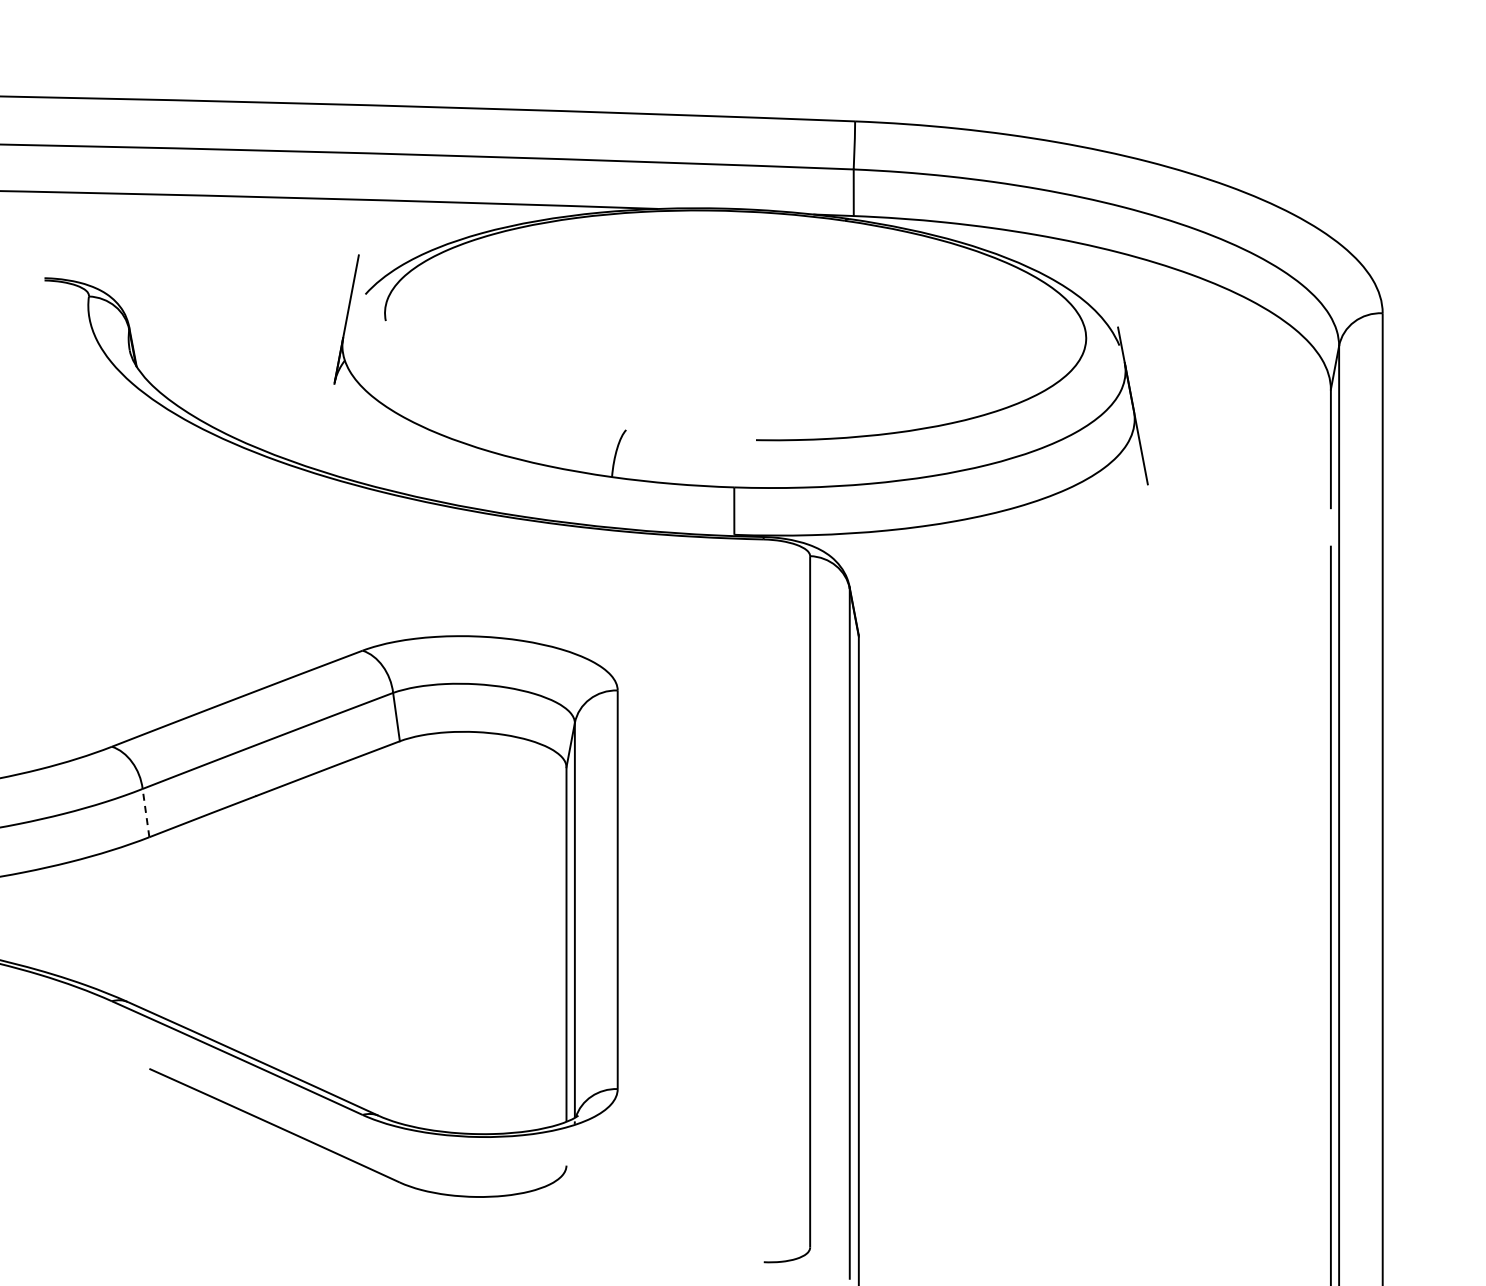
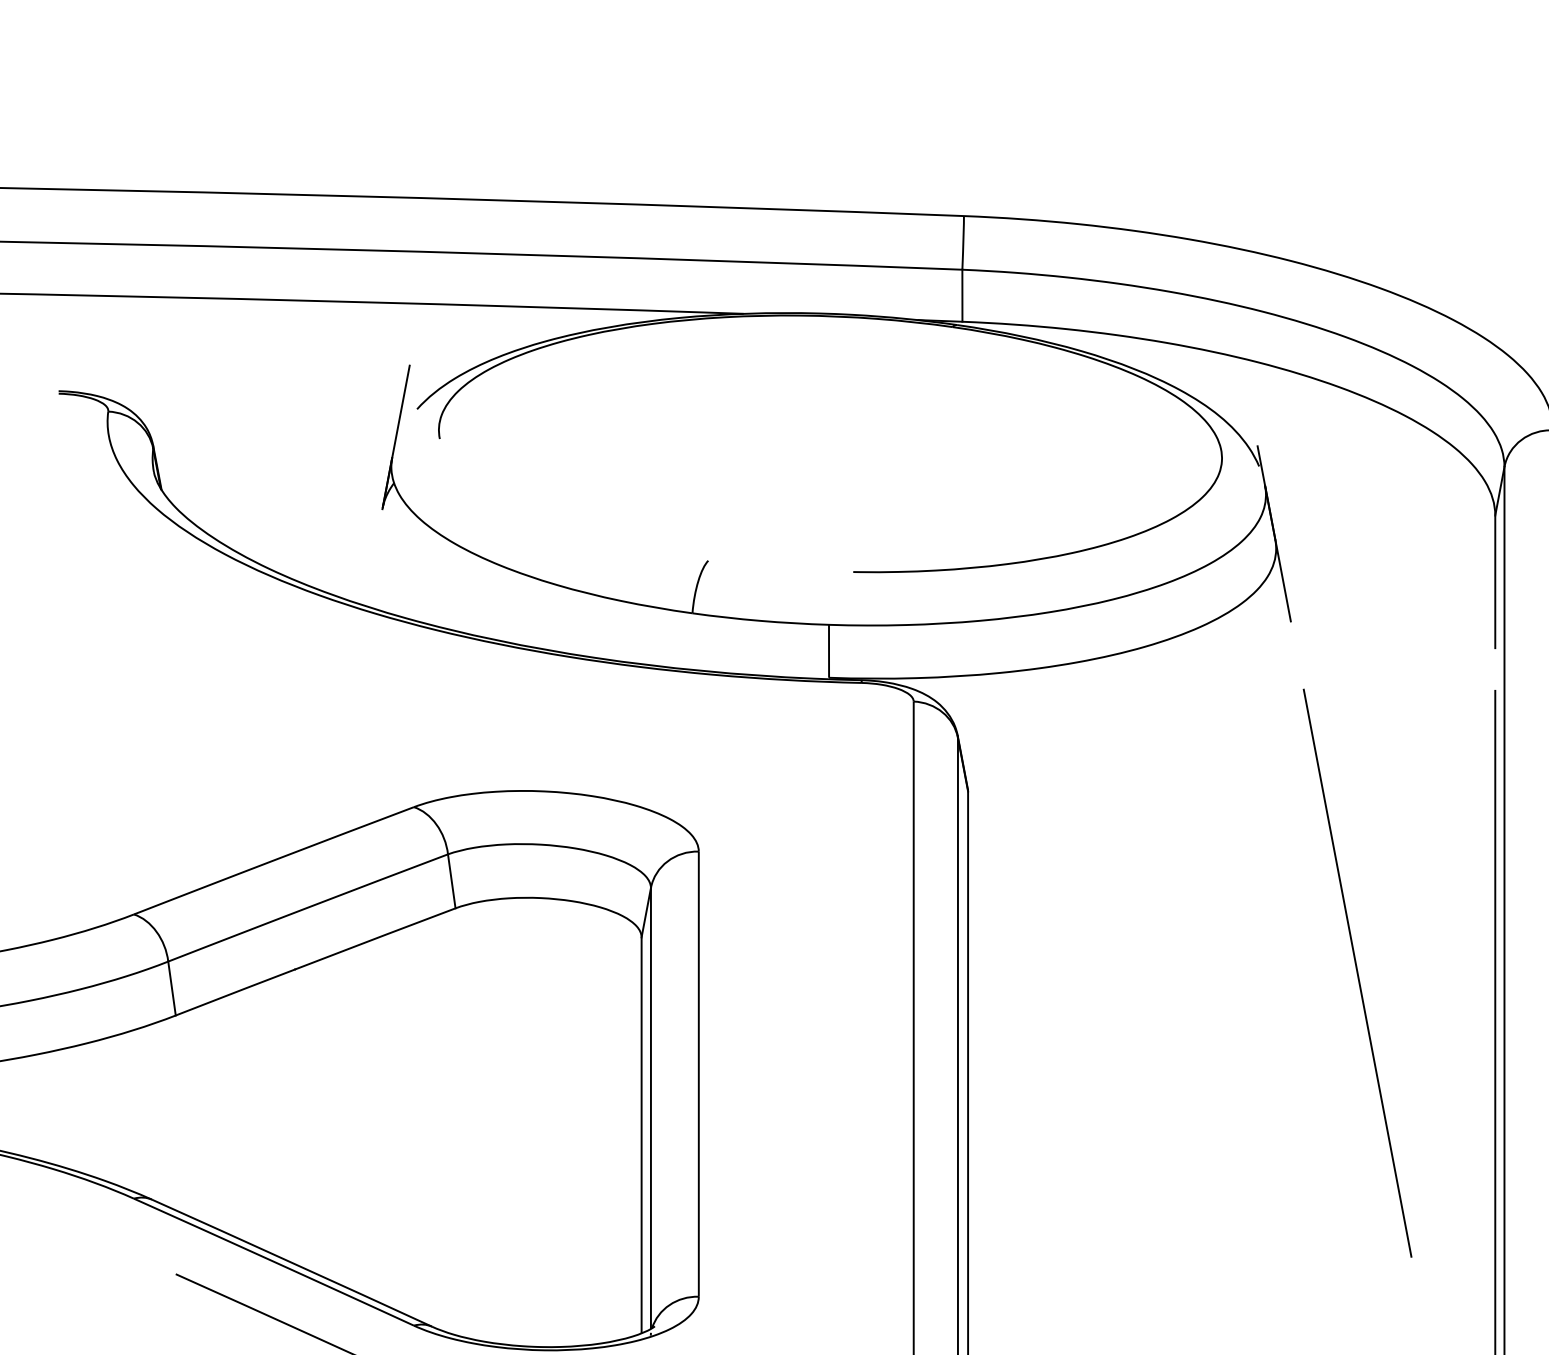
line: (1207, 799) -> (1357, 973), added
line: (145, 812) -> (171, 987), dashed -> solid

